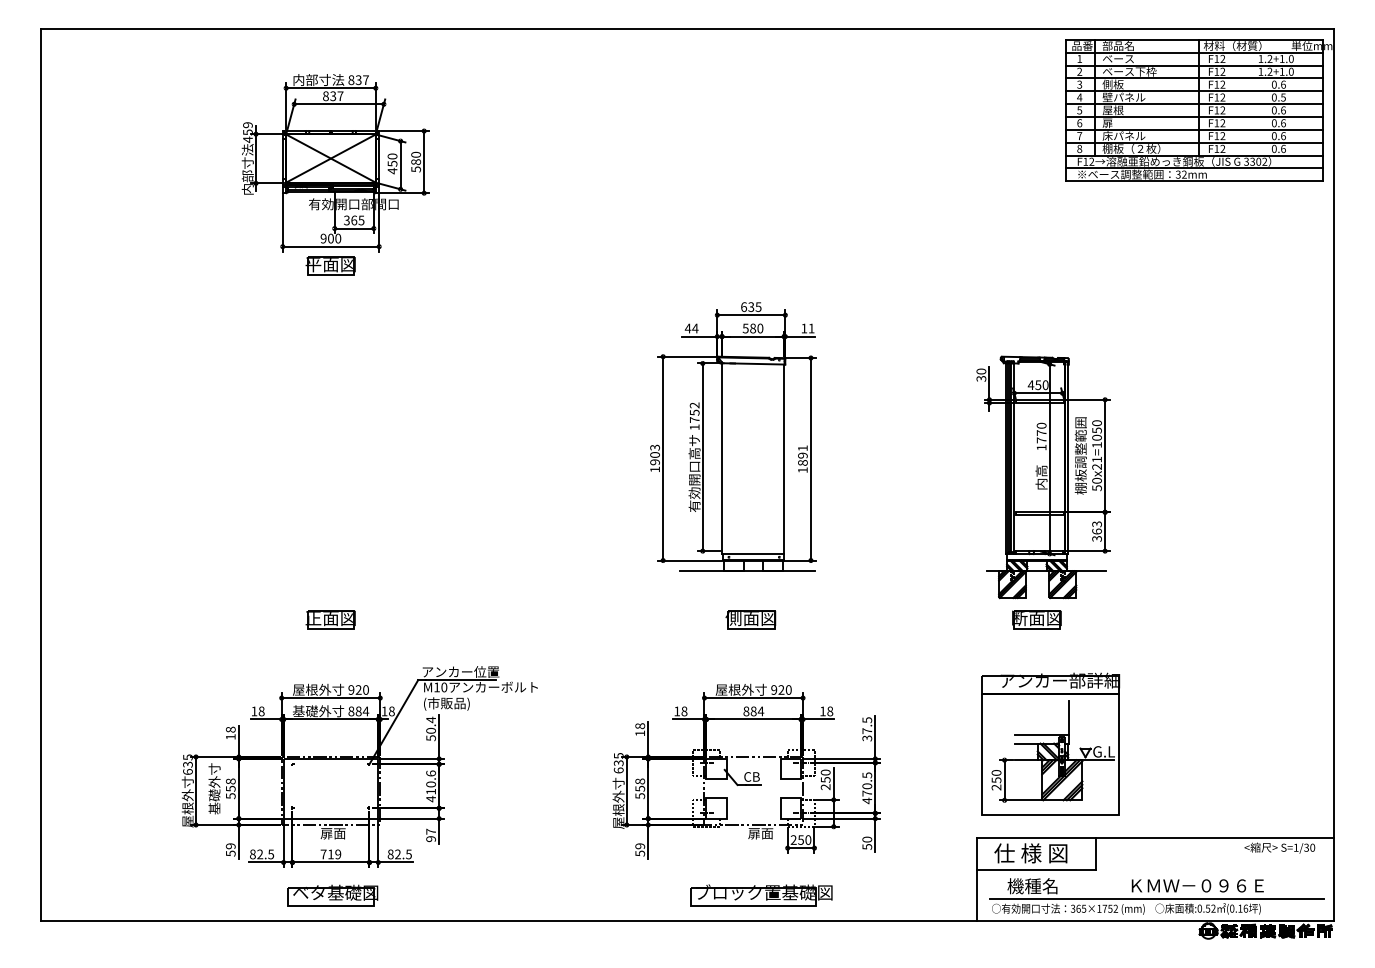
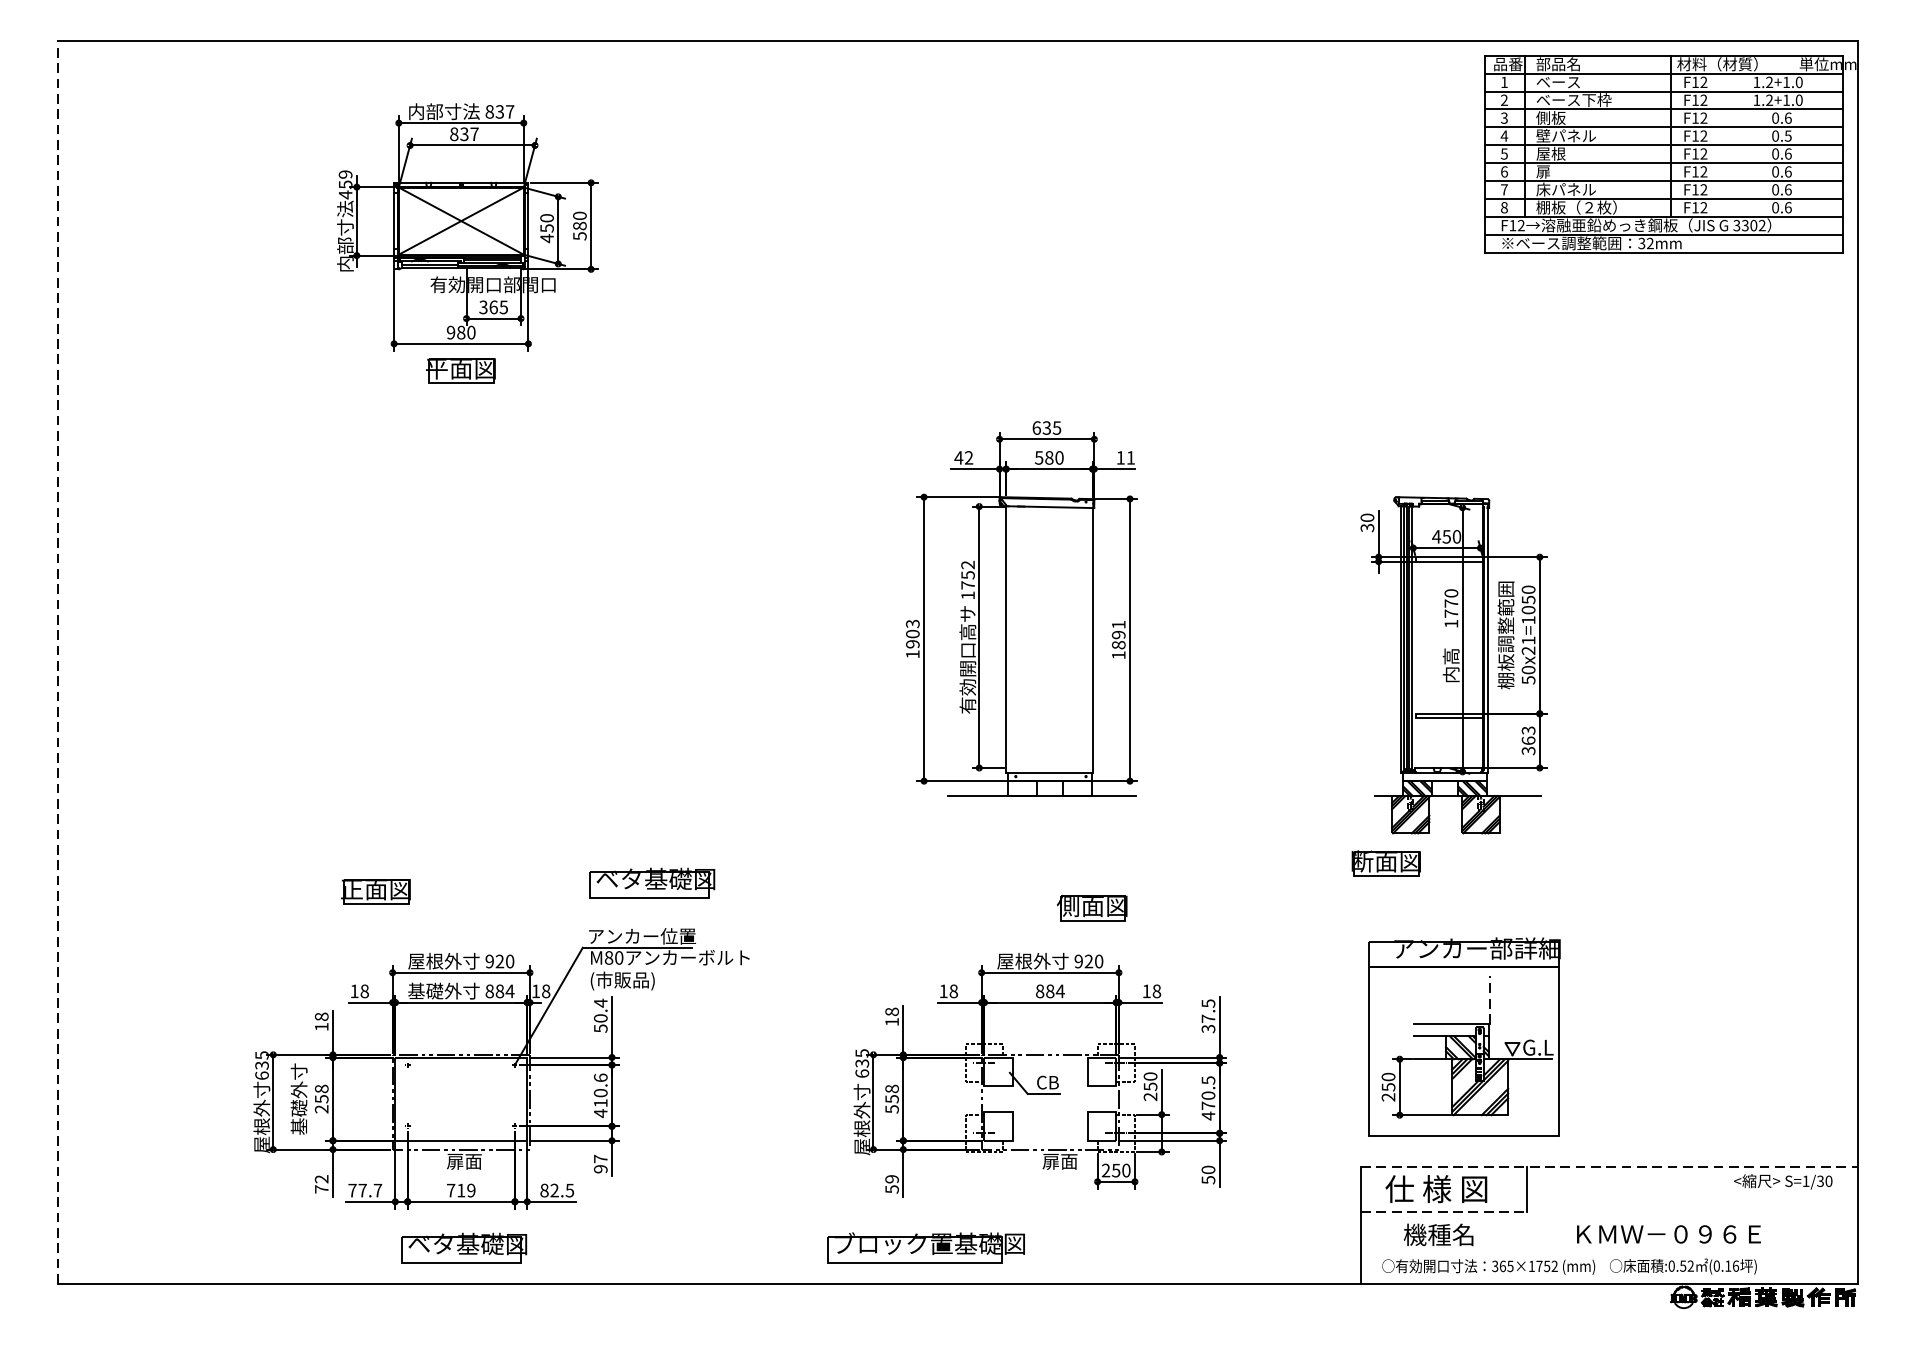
text: (330, 238) -> (460, 332), 900 -> 980
text: (695, 328) -> (969, 457), 44 -> 42
line: (41, 474) -> (57, 661), solid -> dashed
part: (330, 619) -> (375, 891), moved
part: (750, 619) -> (1091, 907), moved
part: (1036, 619) -> (1385, 863), moved
part: (467, 633) -> (651, 882), added
text: (436, 687) -> (608, 958), M10 -> M80
line: (1069, 717) -> (1490, 999), solid -> dashed
text: (230, 796) -> (321, 1109), 558 -> 258
line: (1155, 837) -> (1610, 1166), solid -> dashed
text: (230, 849) -> (321, 1183), 59 -> 72
text: (262, 854) -> (365, 1190), 82.5 -> 77.7
line: (1036, 869) -> (1444, 1211), solid -> dashed
part: (761, 895) -> (925, 1247), moved
line: (1156, 899) -> (1611, 1253), removed

